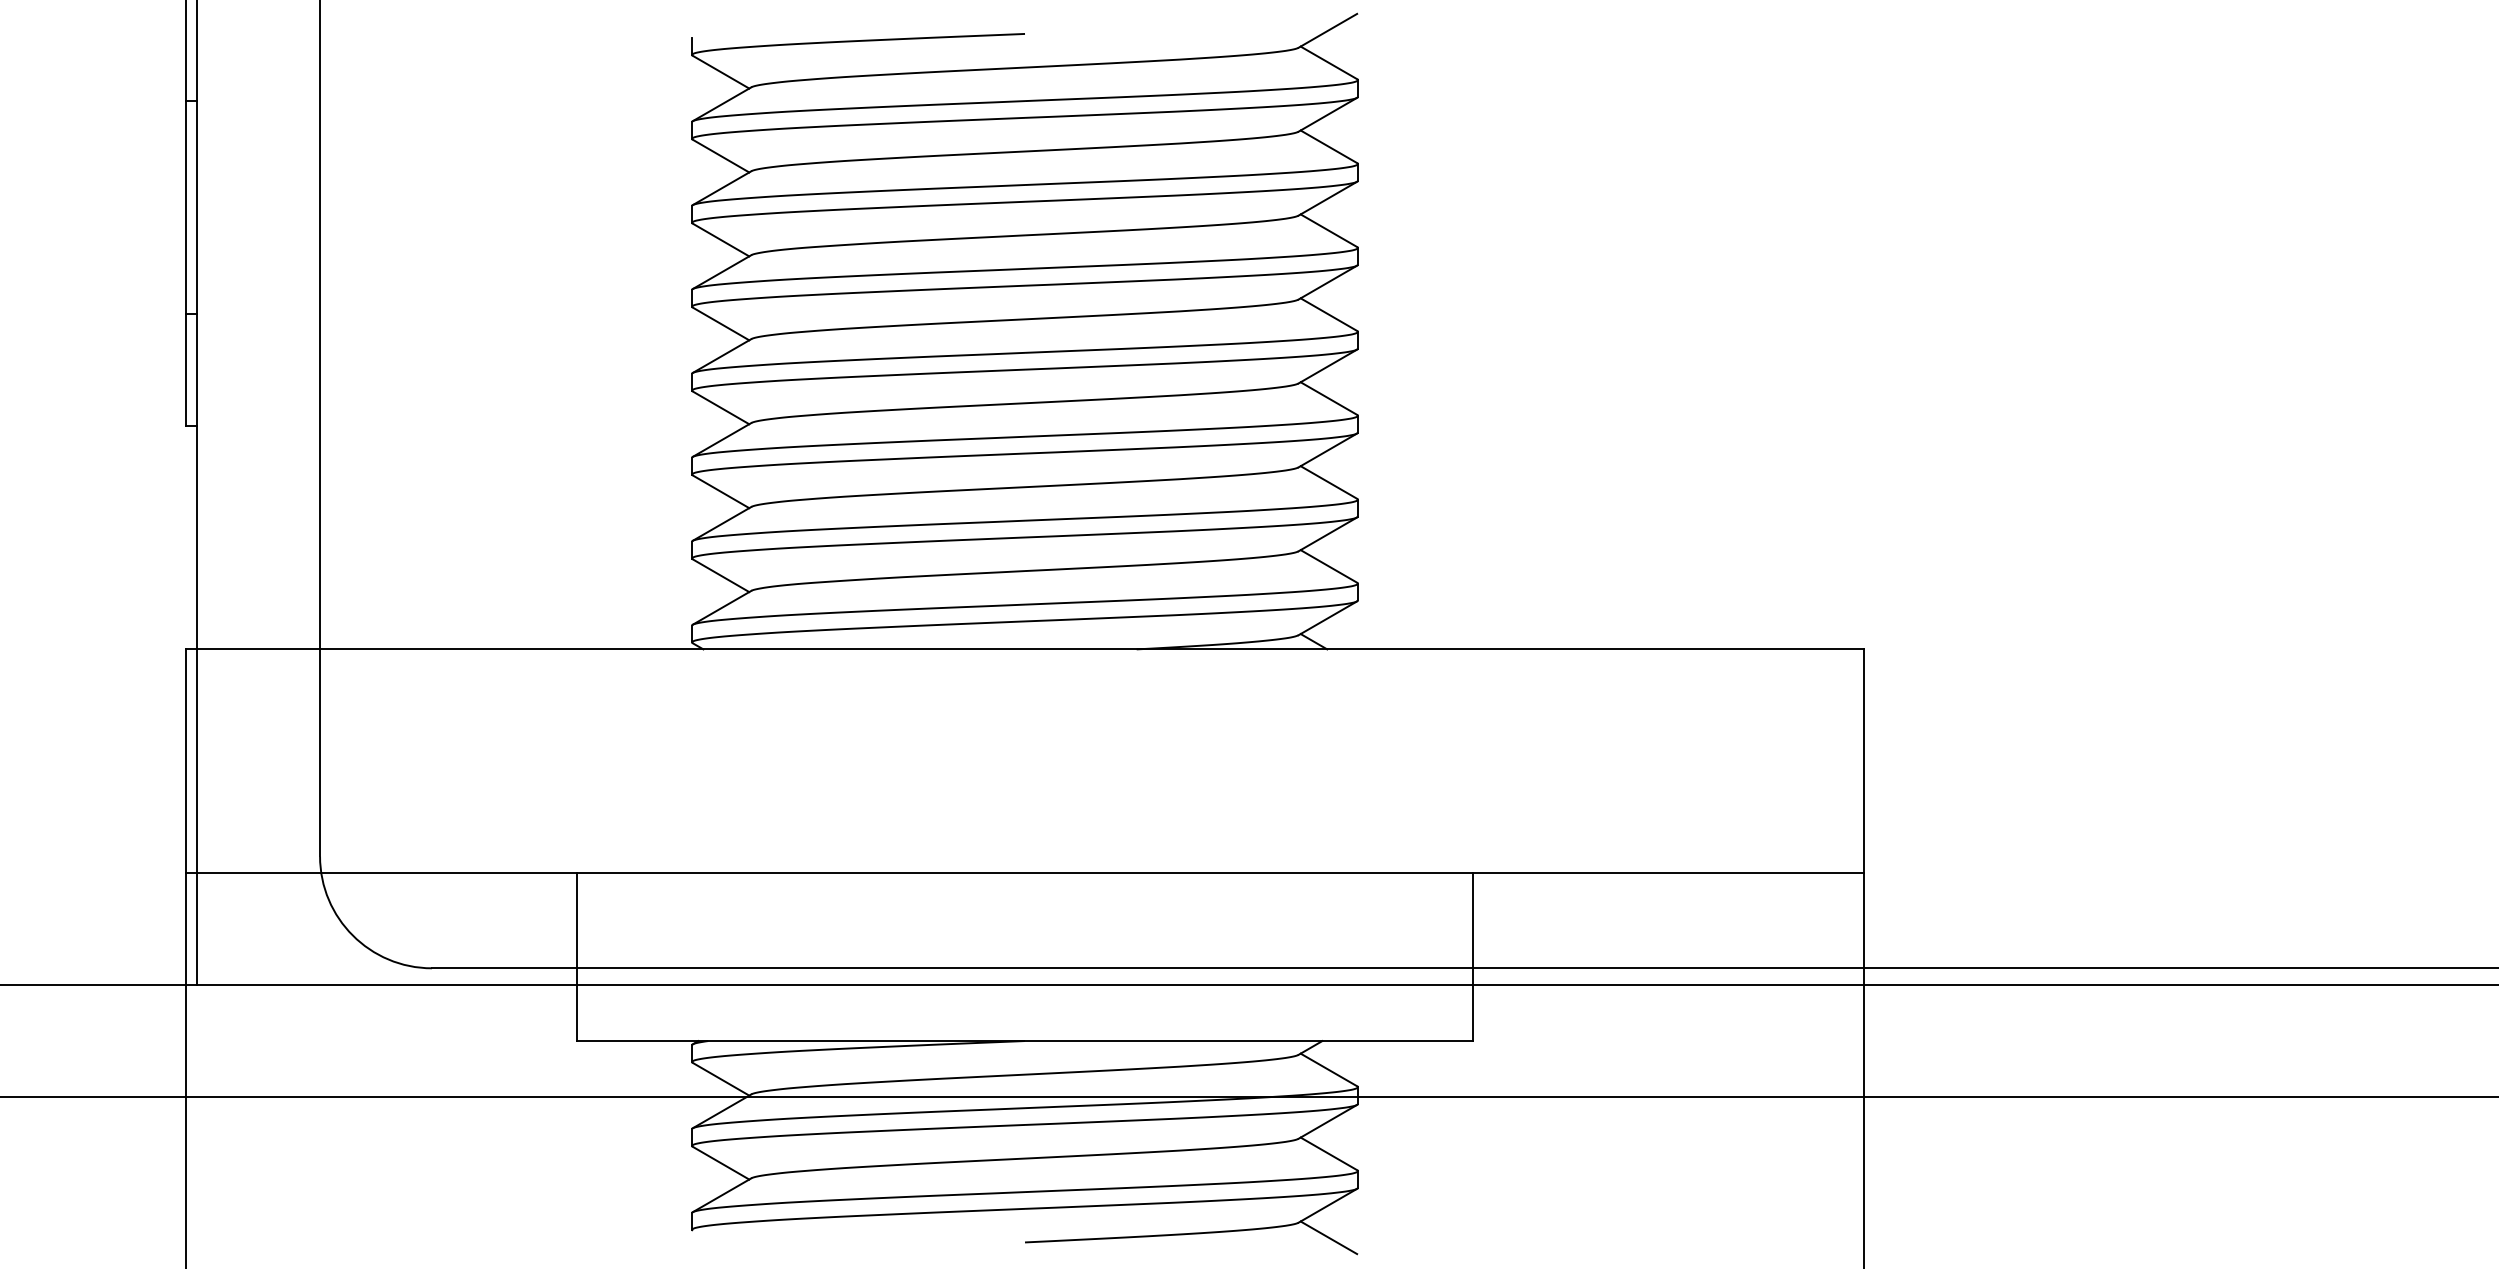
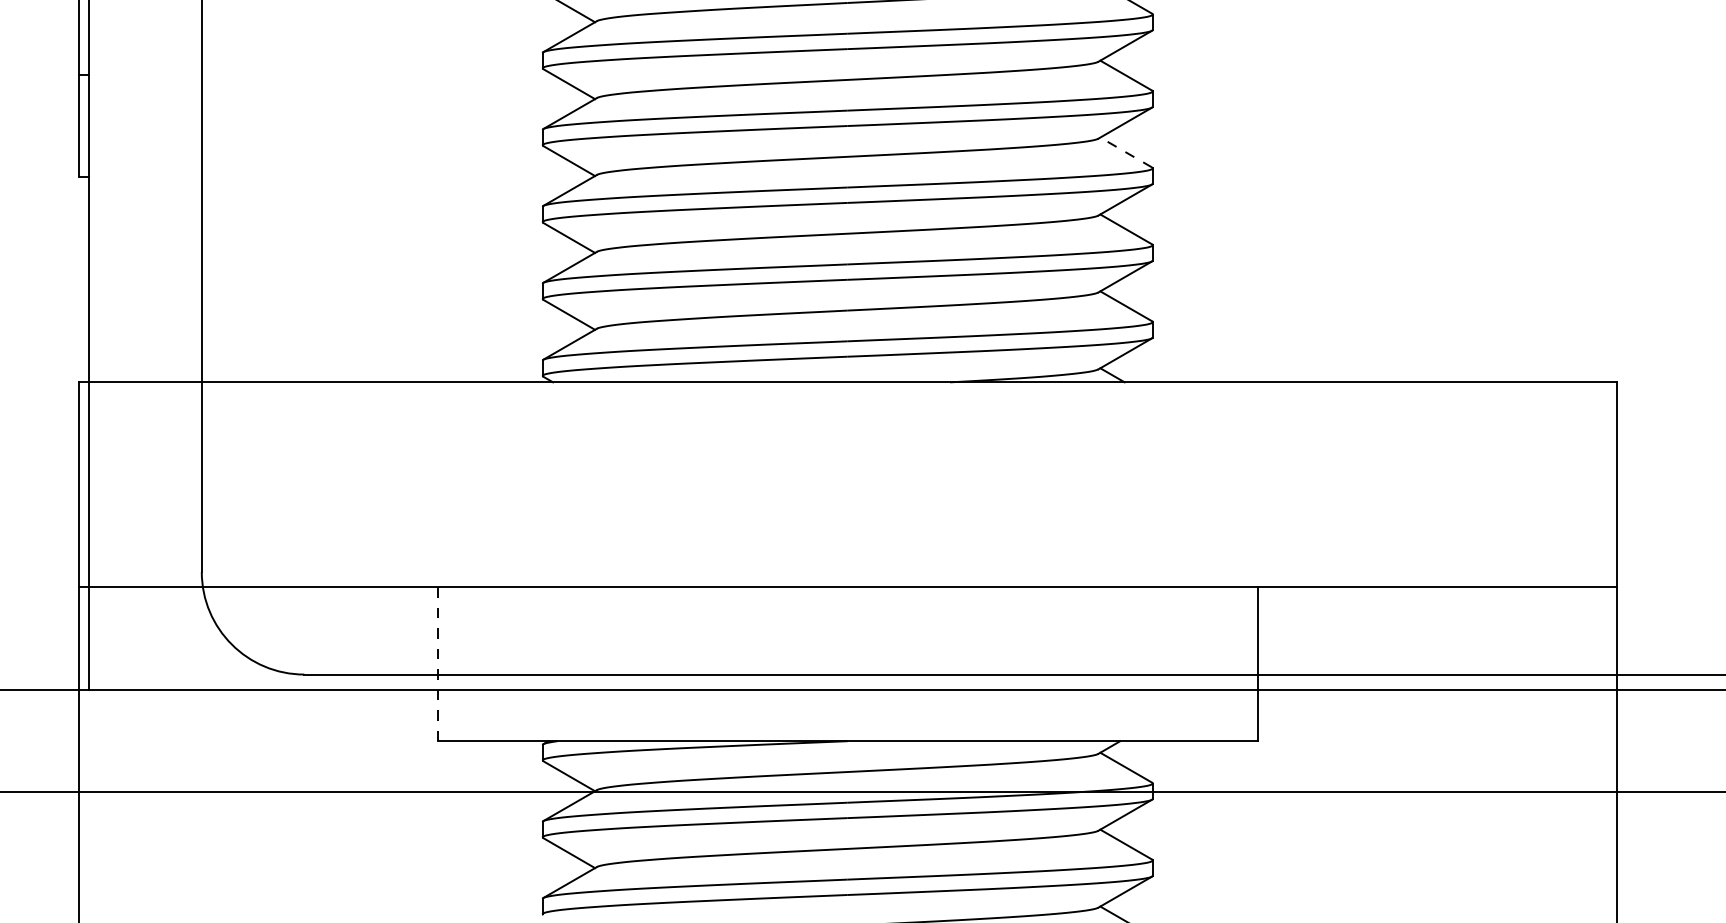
line: (1328, 398) -> (1125, 152), solid -> dashed
line: (577, 957) -> (437, 664), solid -> dashed

